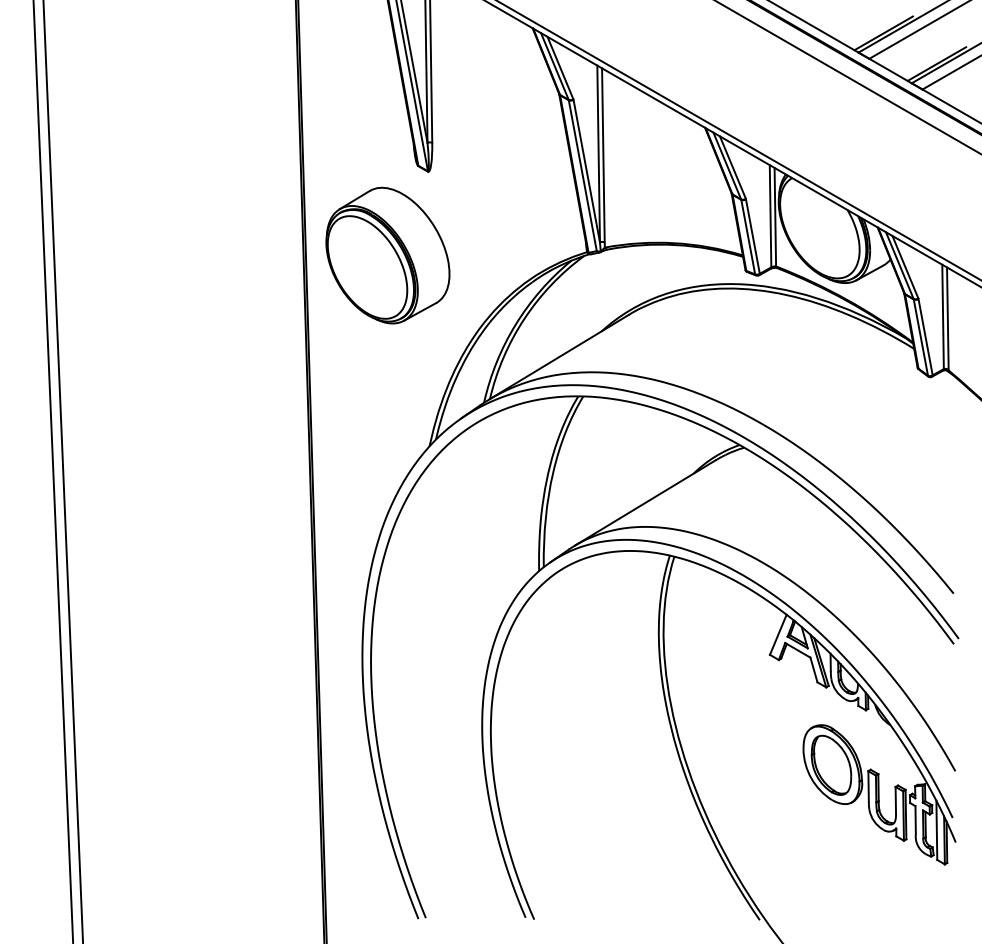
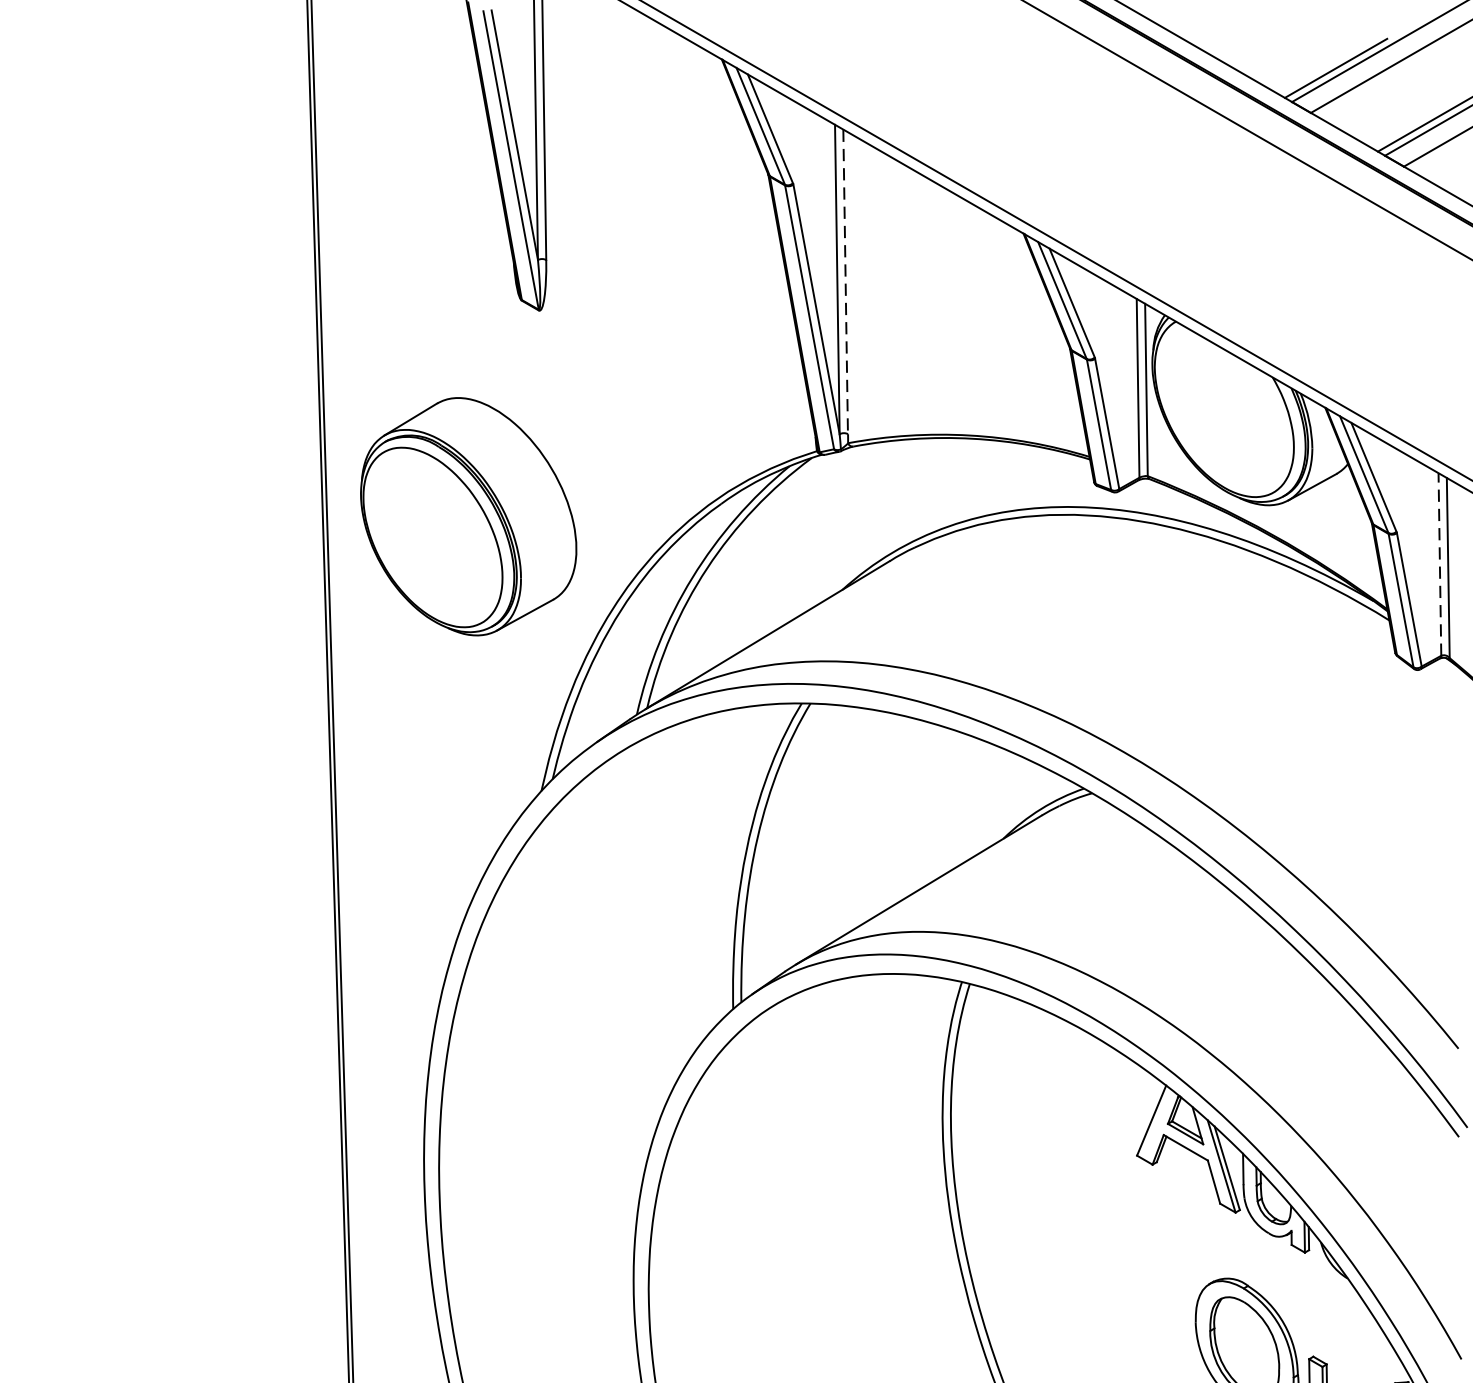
line: (603, 155) -> (845, 282), solid -> dashed
part: (387, 255) -> (467, 516), moved
line: (943, 316) -> (1440, 563), solid -> dashed

